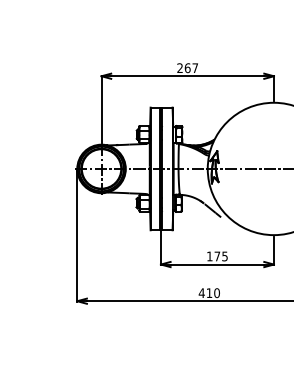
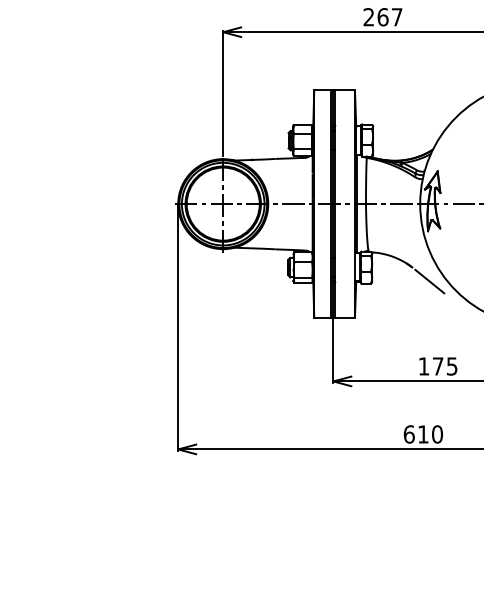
text: (201, 293) -> (408, 435), 410 -> 610

